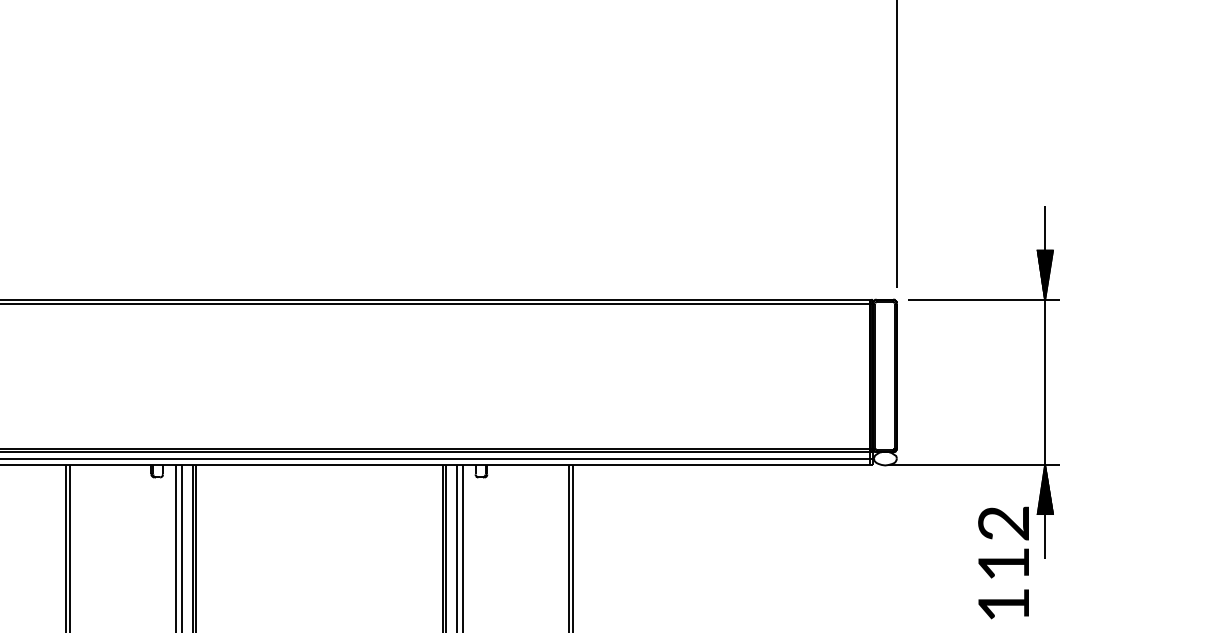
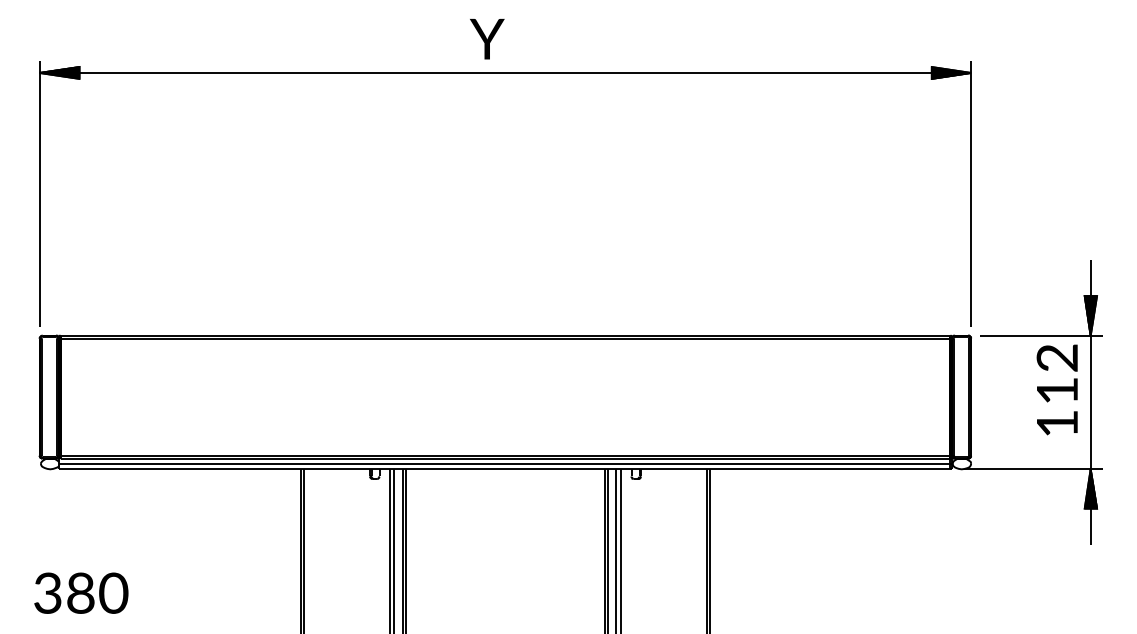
text: (1002, 562) -> (1056, 389), moved

